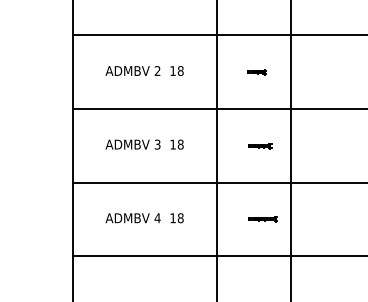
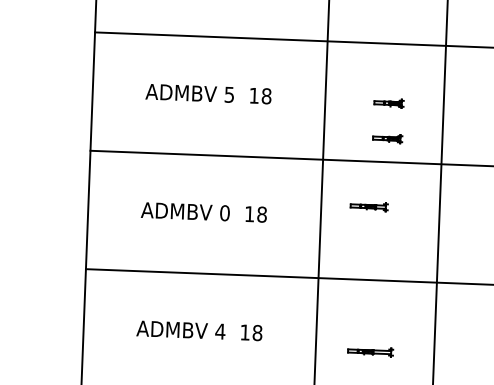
text: (157, 70) -> (229, 94), 2 -> 5
part: (256, 94) -> (387, 138), added
text: (157, 144) -> (224, 213), 3 -> 0
part: (260, 146) -> (369, 207), moved
part: (262, 219) -> (369, 352), moved

